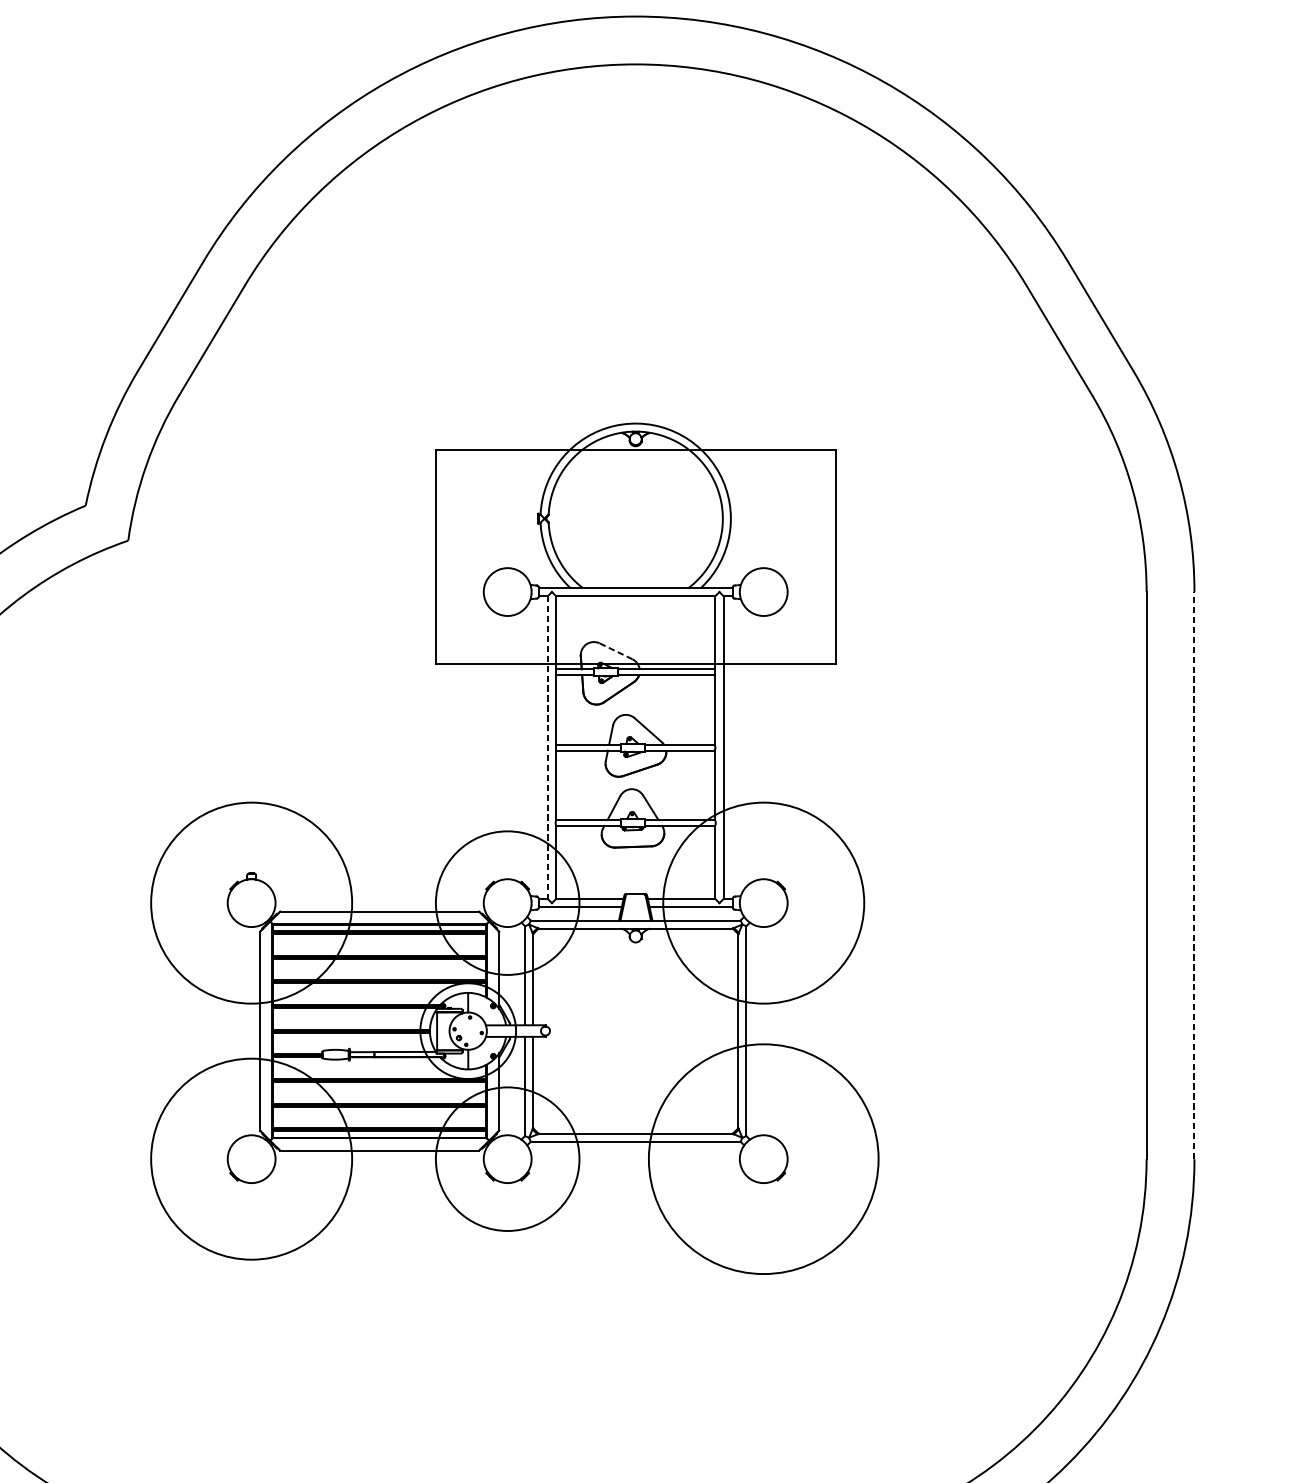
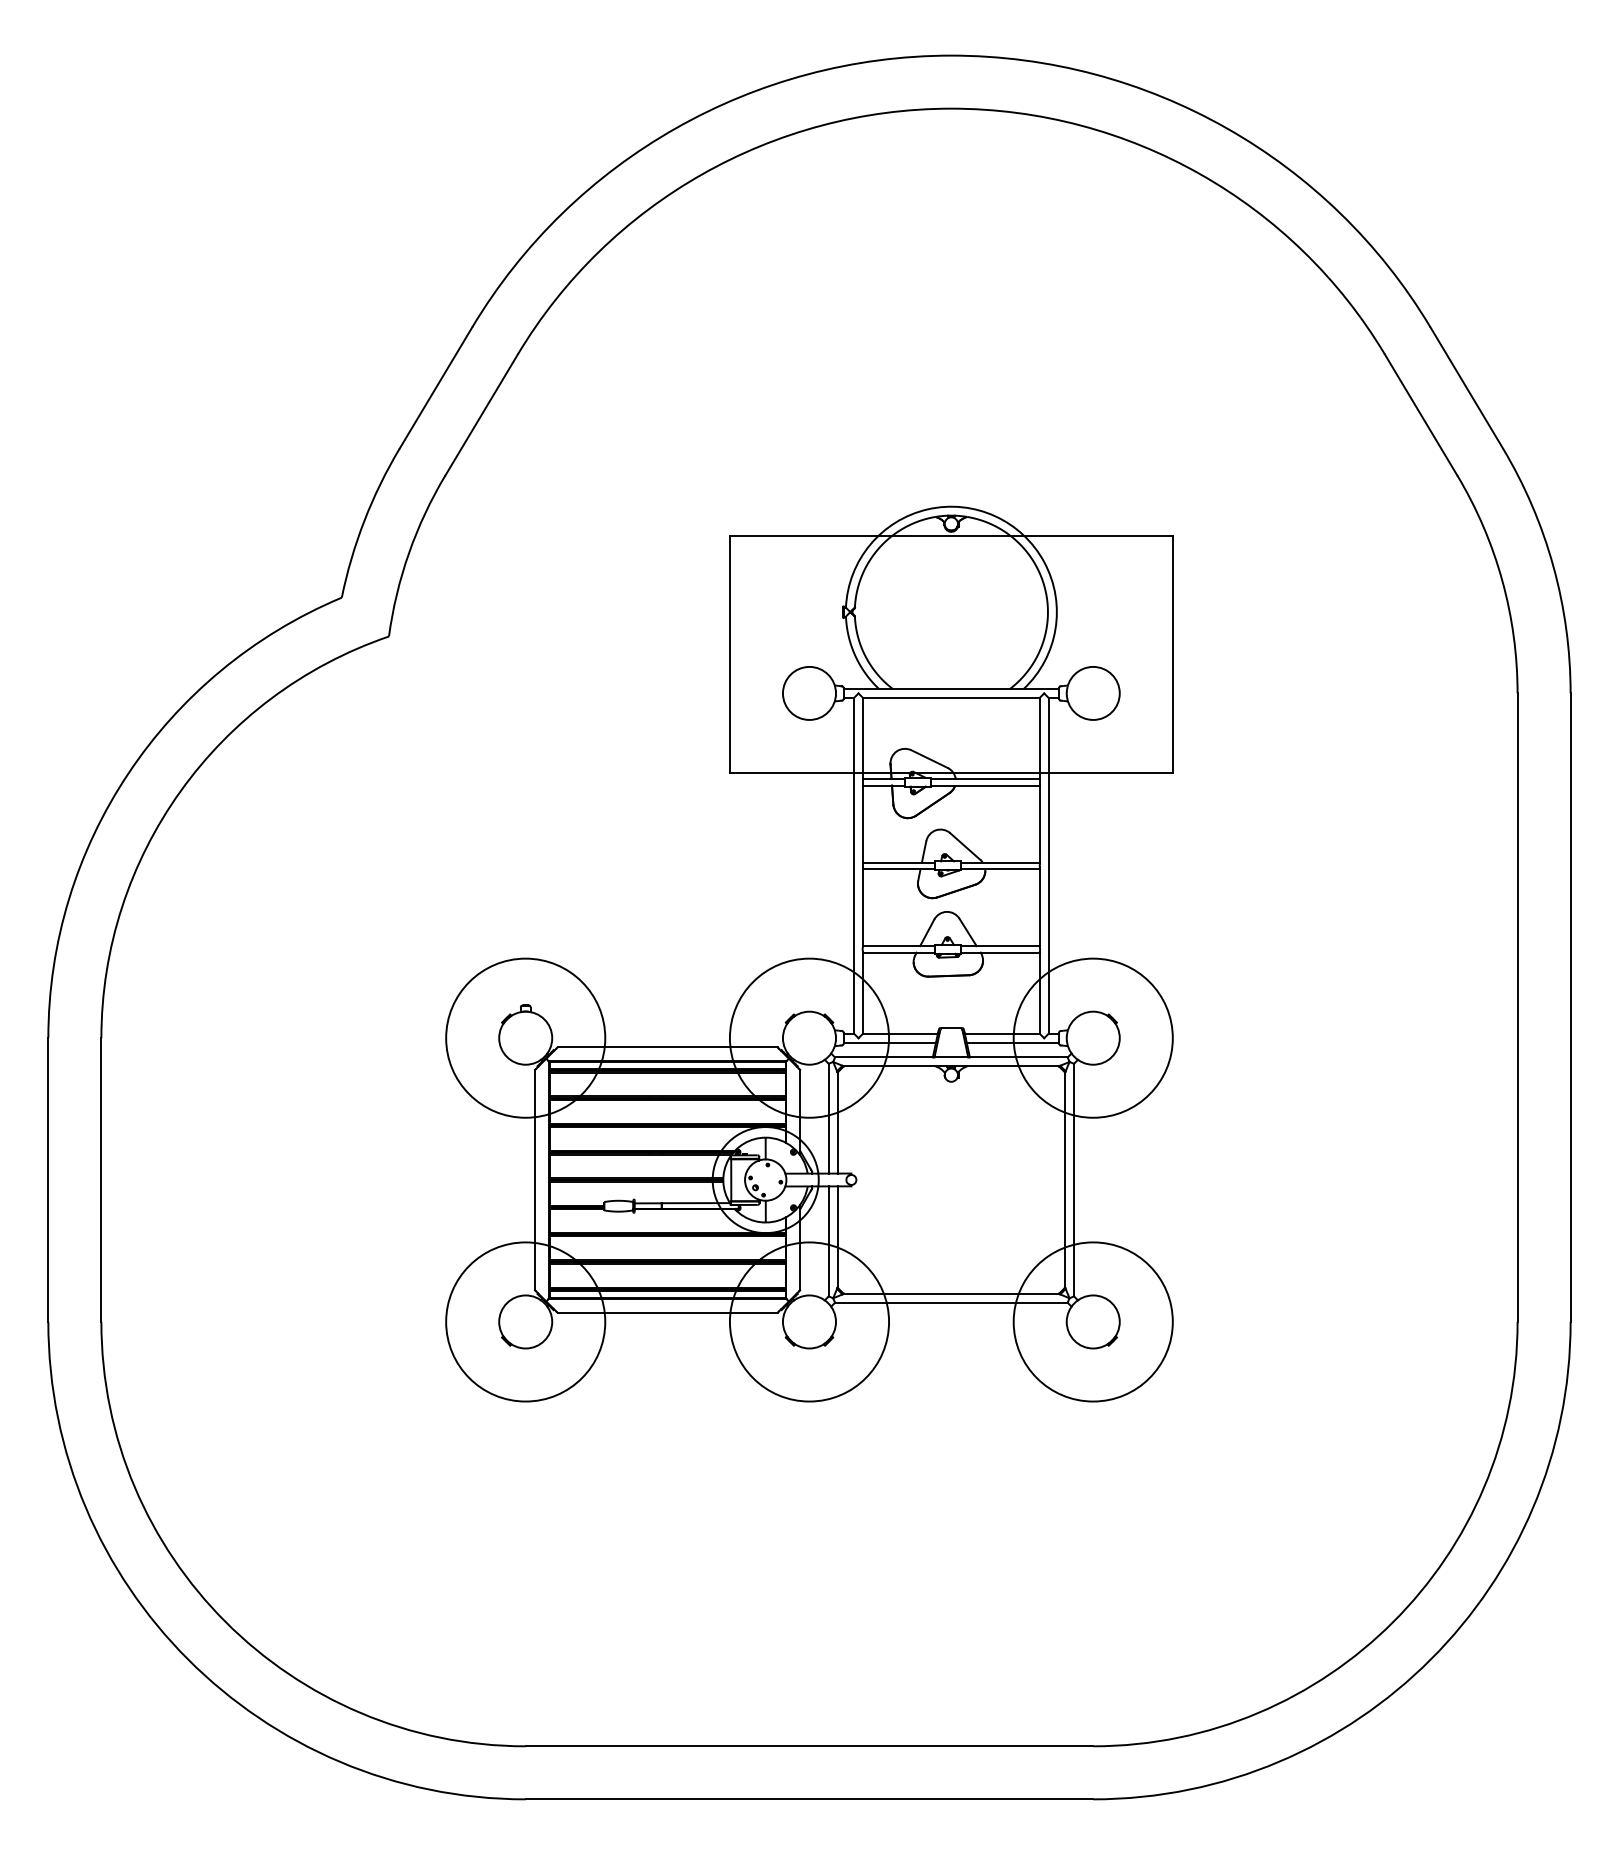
line: (615, 650) -> (929, 758), dashed -> solid
line: (548, 747) -> (854, 865), dashed -> solid
line: (1194, 875) -> (1570, 1007), dashed -> solid
circle: (251, 902) -> (525, 1037), size x0.71
circle: (763, 902) -> (1092, 1037), size x0.71
circle: (251, 1158) -> (525, 1321), size x0.71
circle: (763, 1158) -> (1092, 1321), size x0.62

